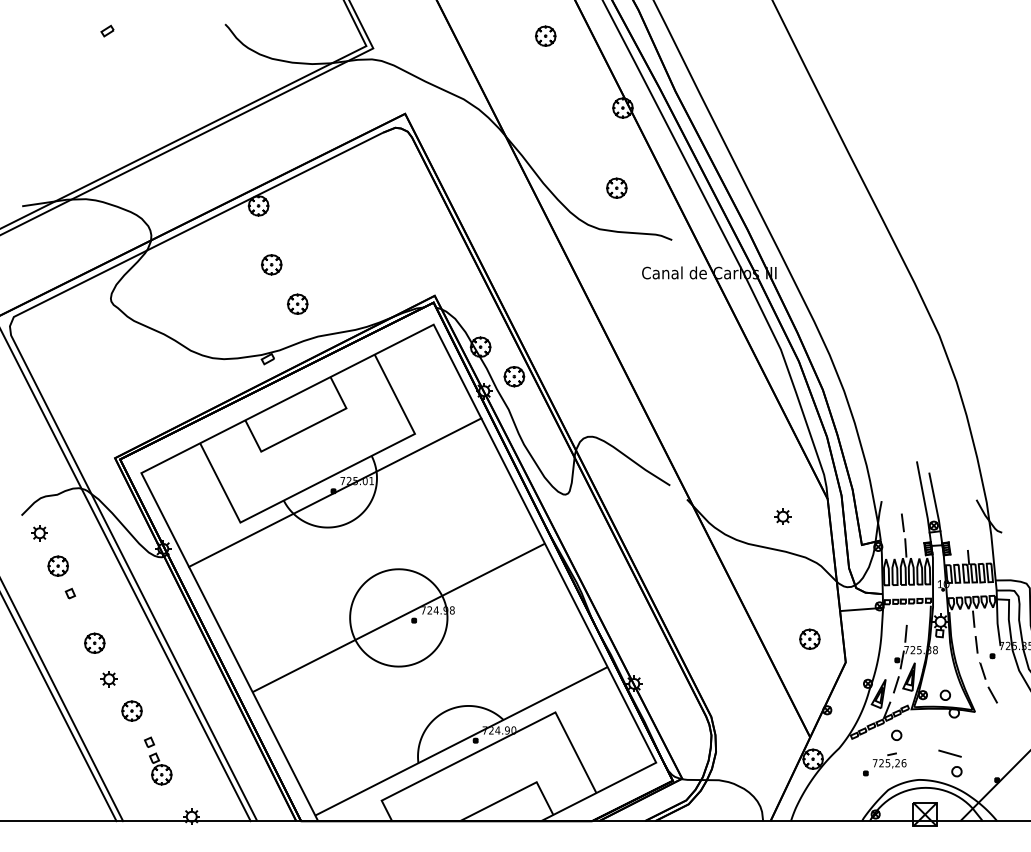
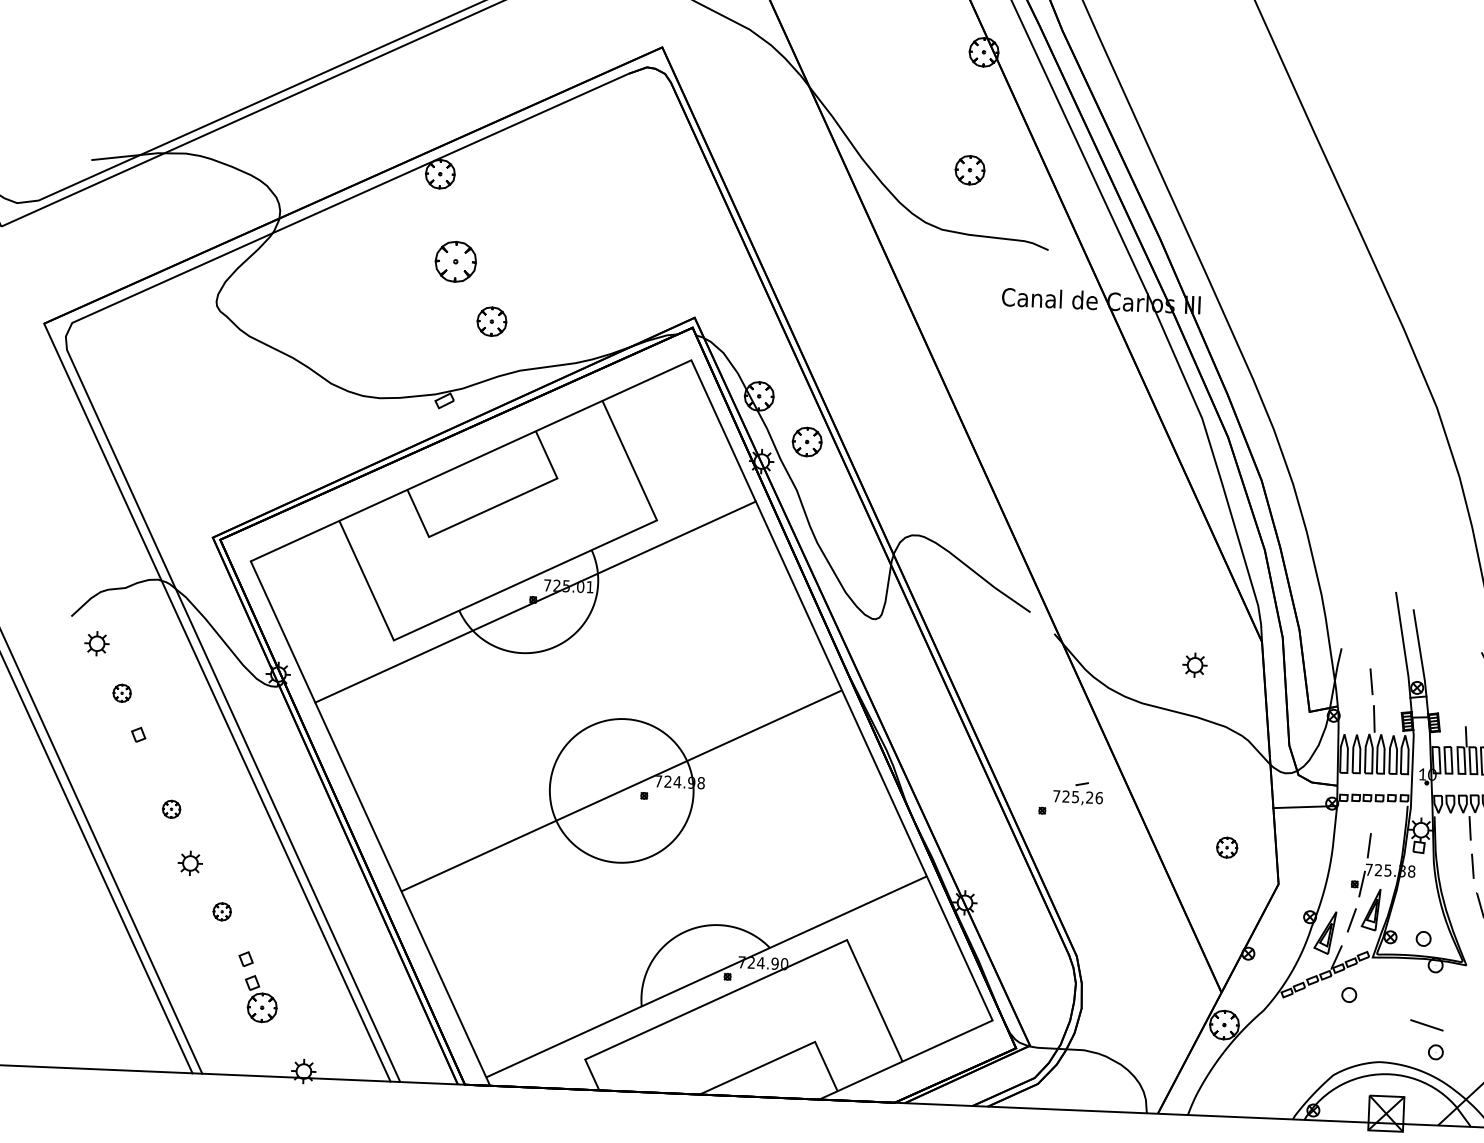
part: (271, 264) -> (455, 261), size x1.4
part: (57, 565) -> (121, 692), size x0.6
part: (809, 638) -> (1226, 846), size x0.7
part: (94, 642) -> (171, 808), size x0.6
part: (131, 710) -> (221, 910), size x0.6
part: (884, 764) -> (1070, 798), moved

